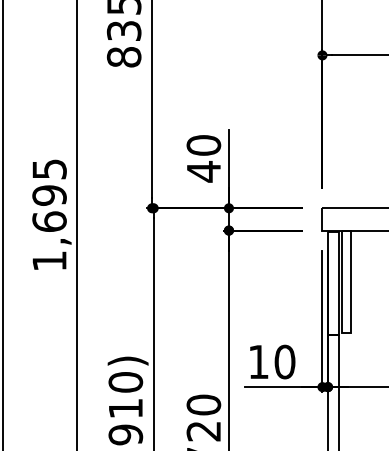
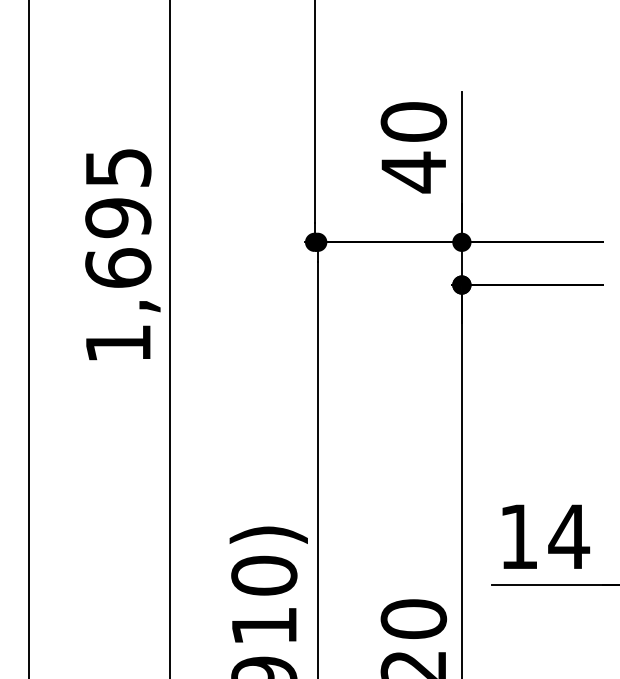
text: (284, 361) -> (568, 535), 10 -> 14

